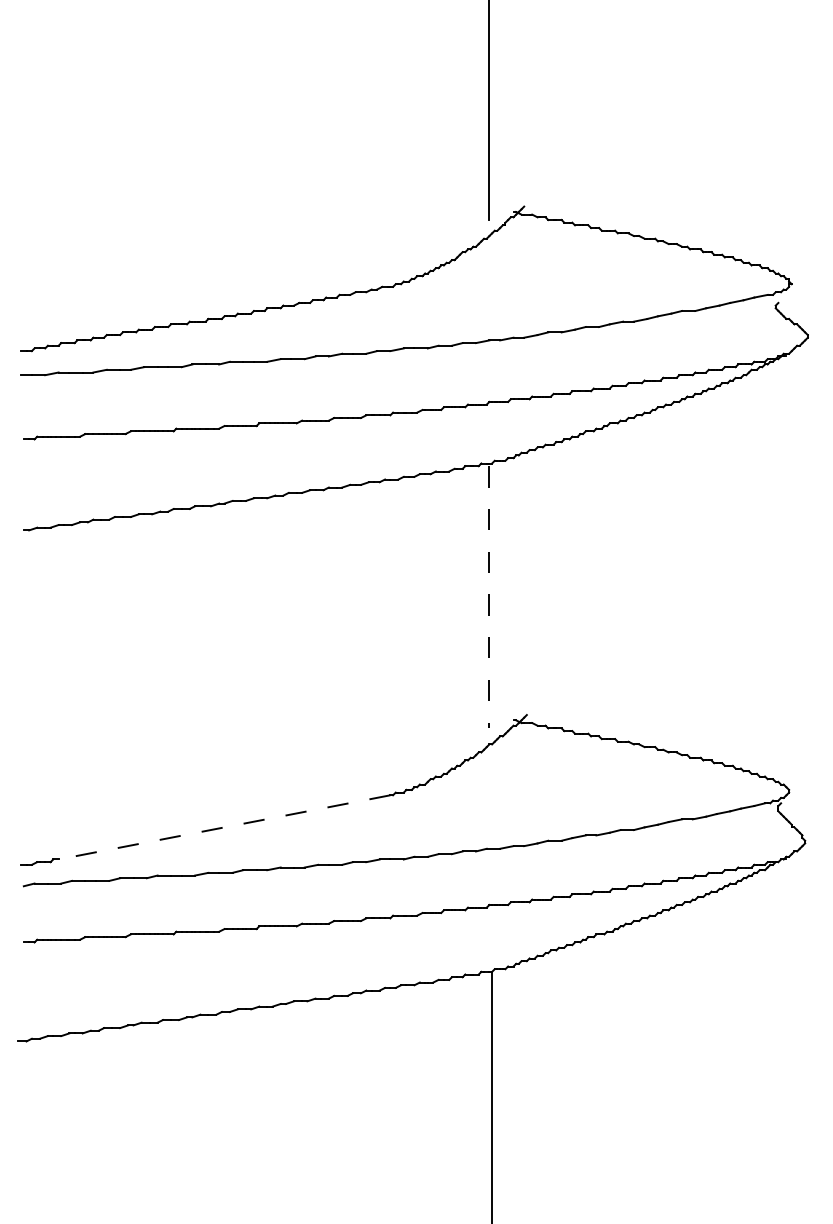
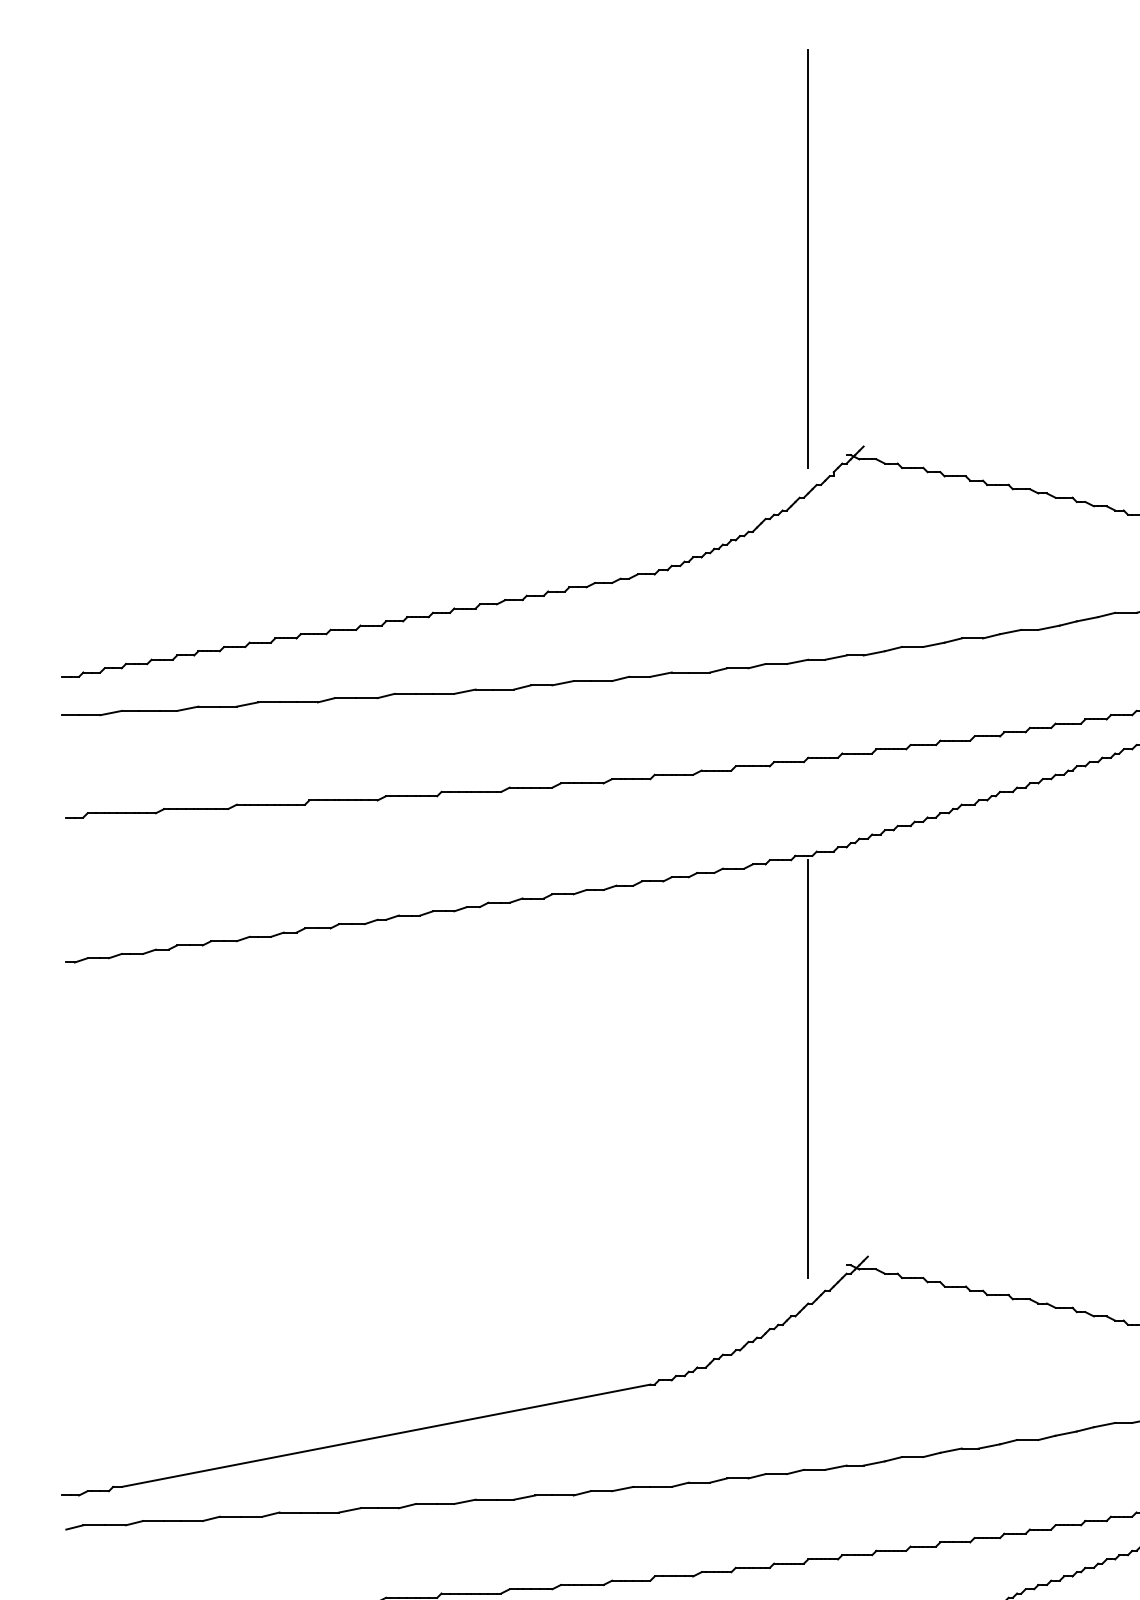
line: (489, 597) -> (808, 1069), dashed -> solid
line: (224, 827) -> (386, 1435), dashed -> solid

